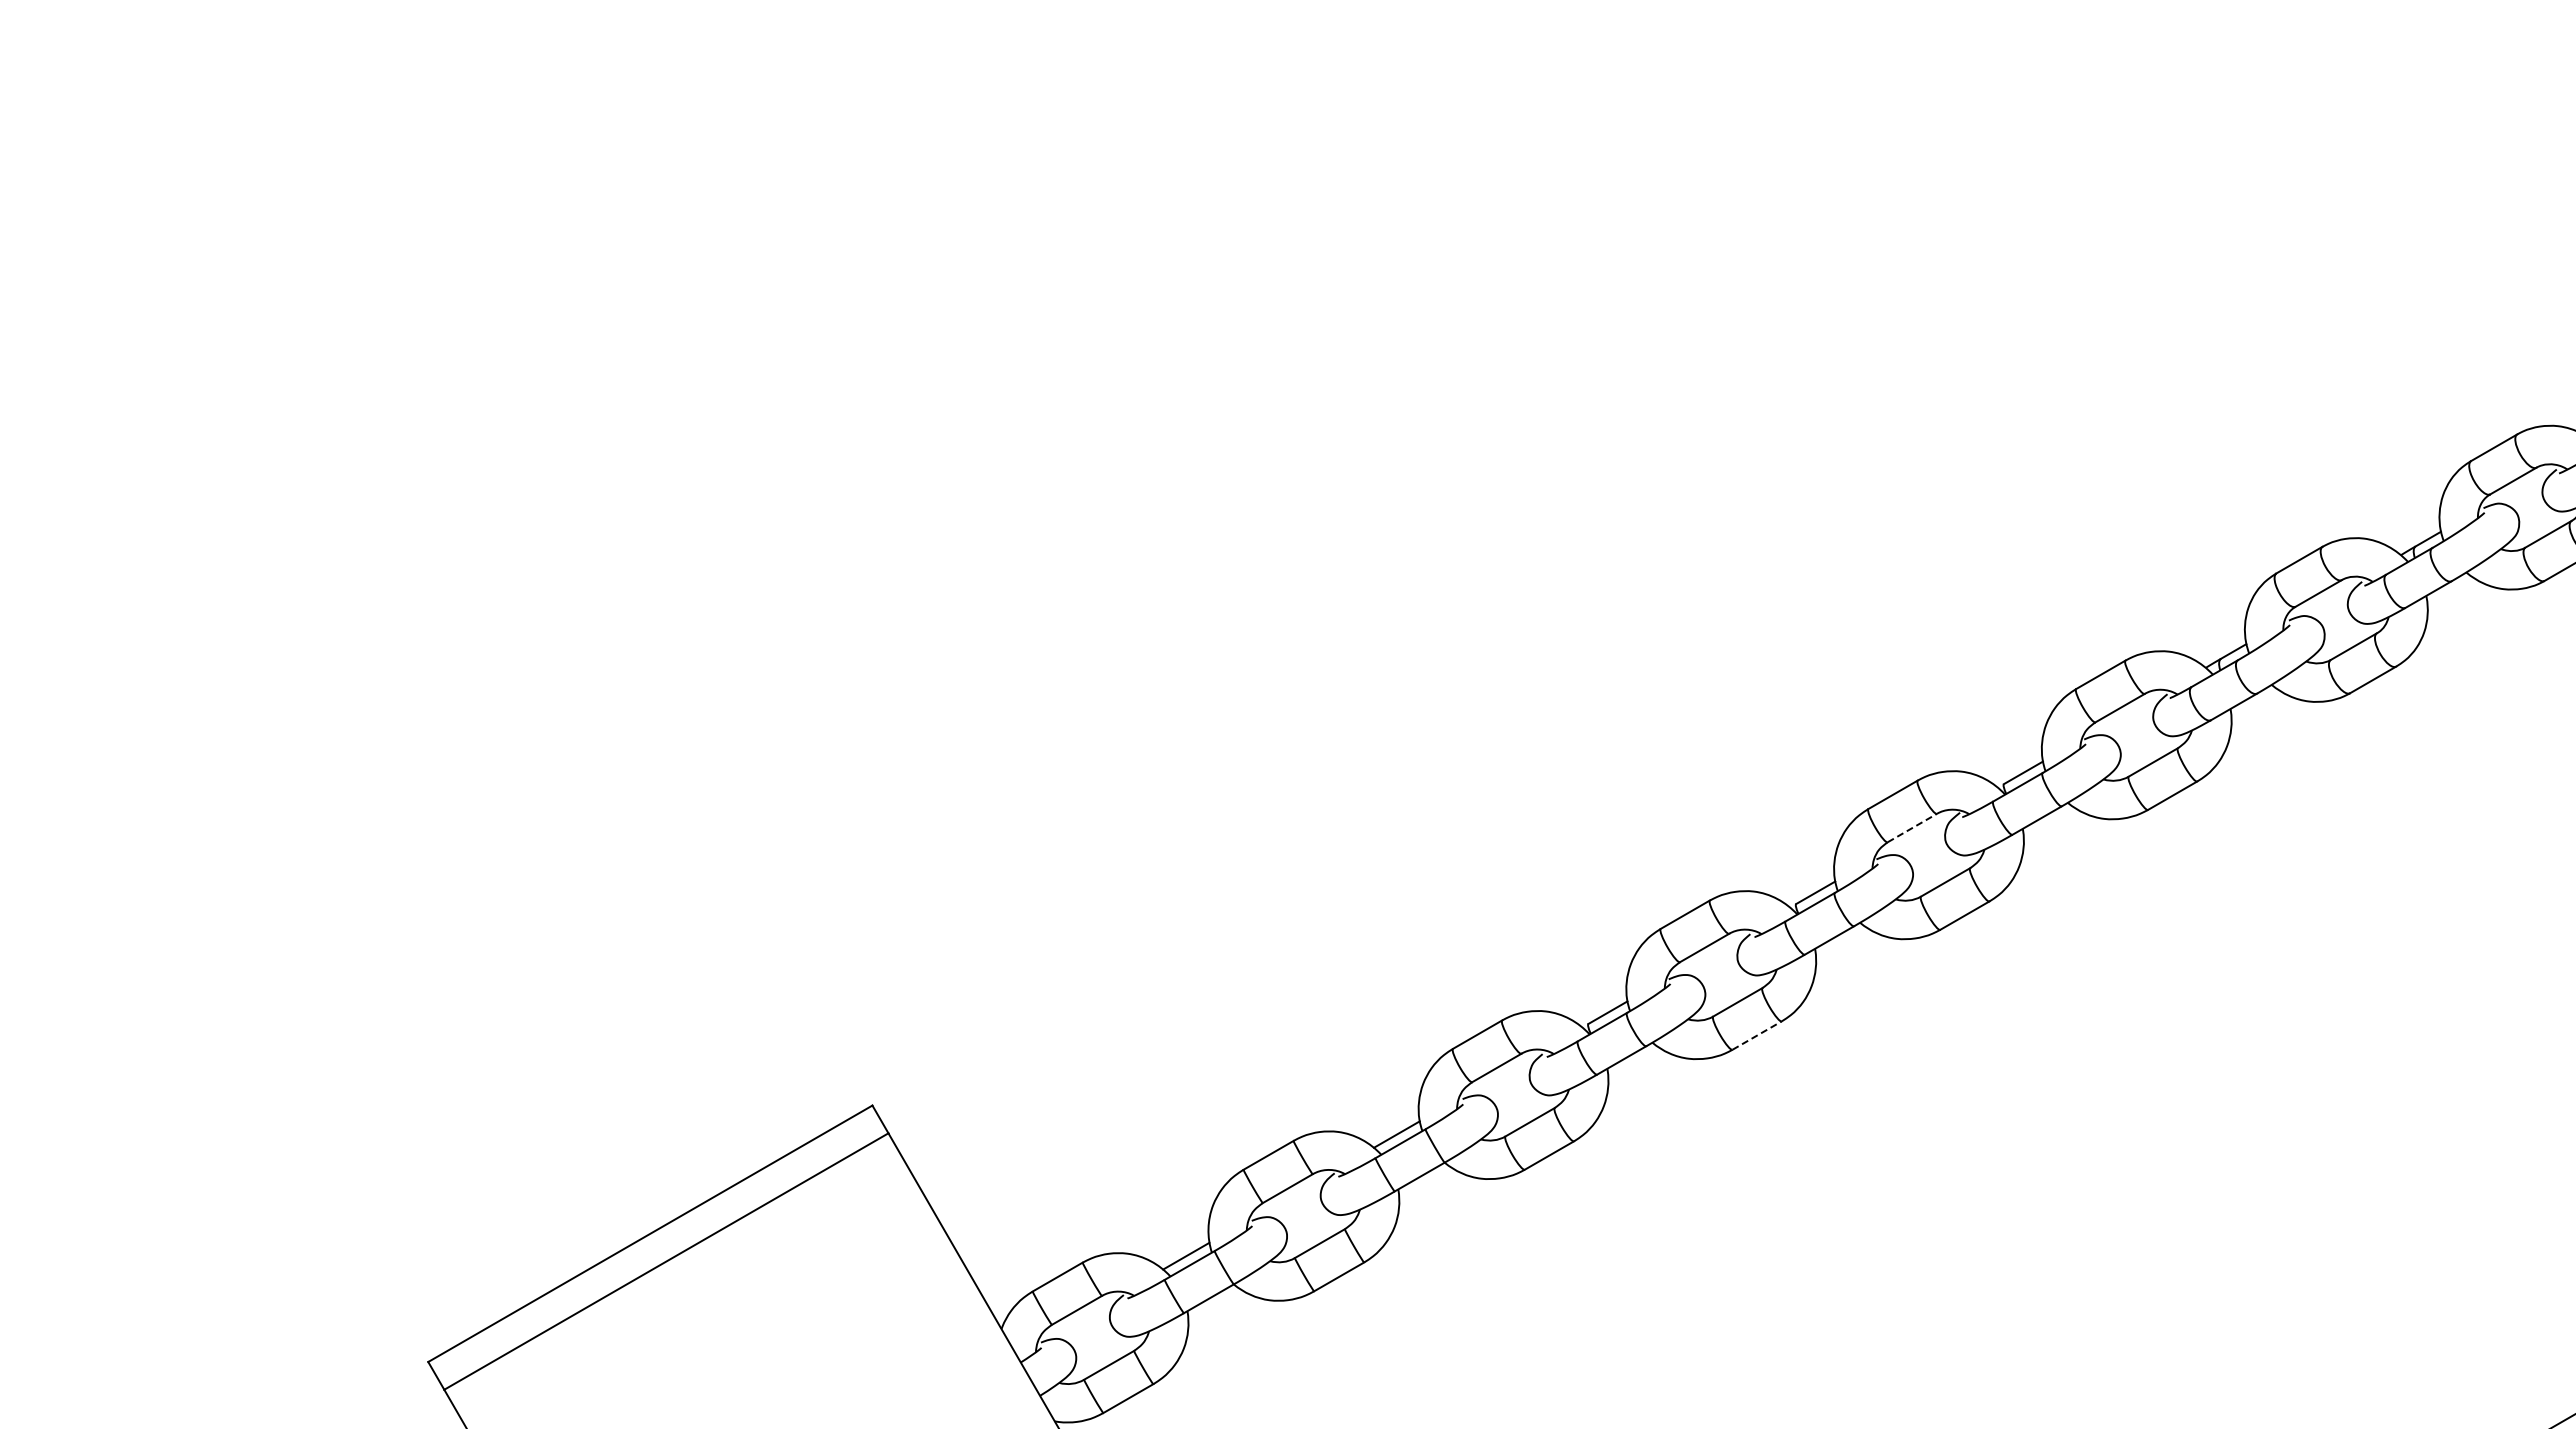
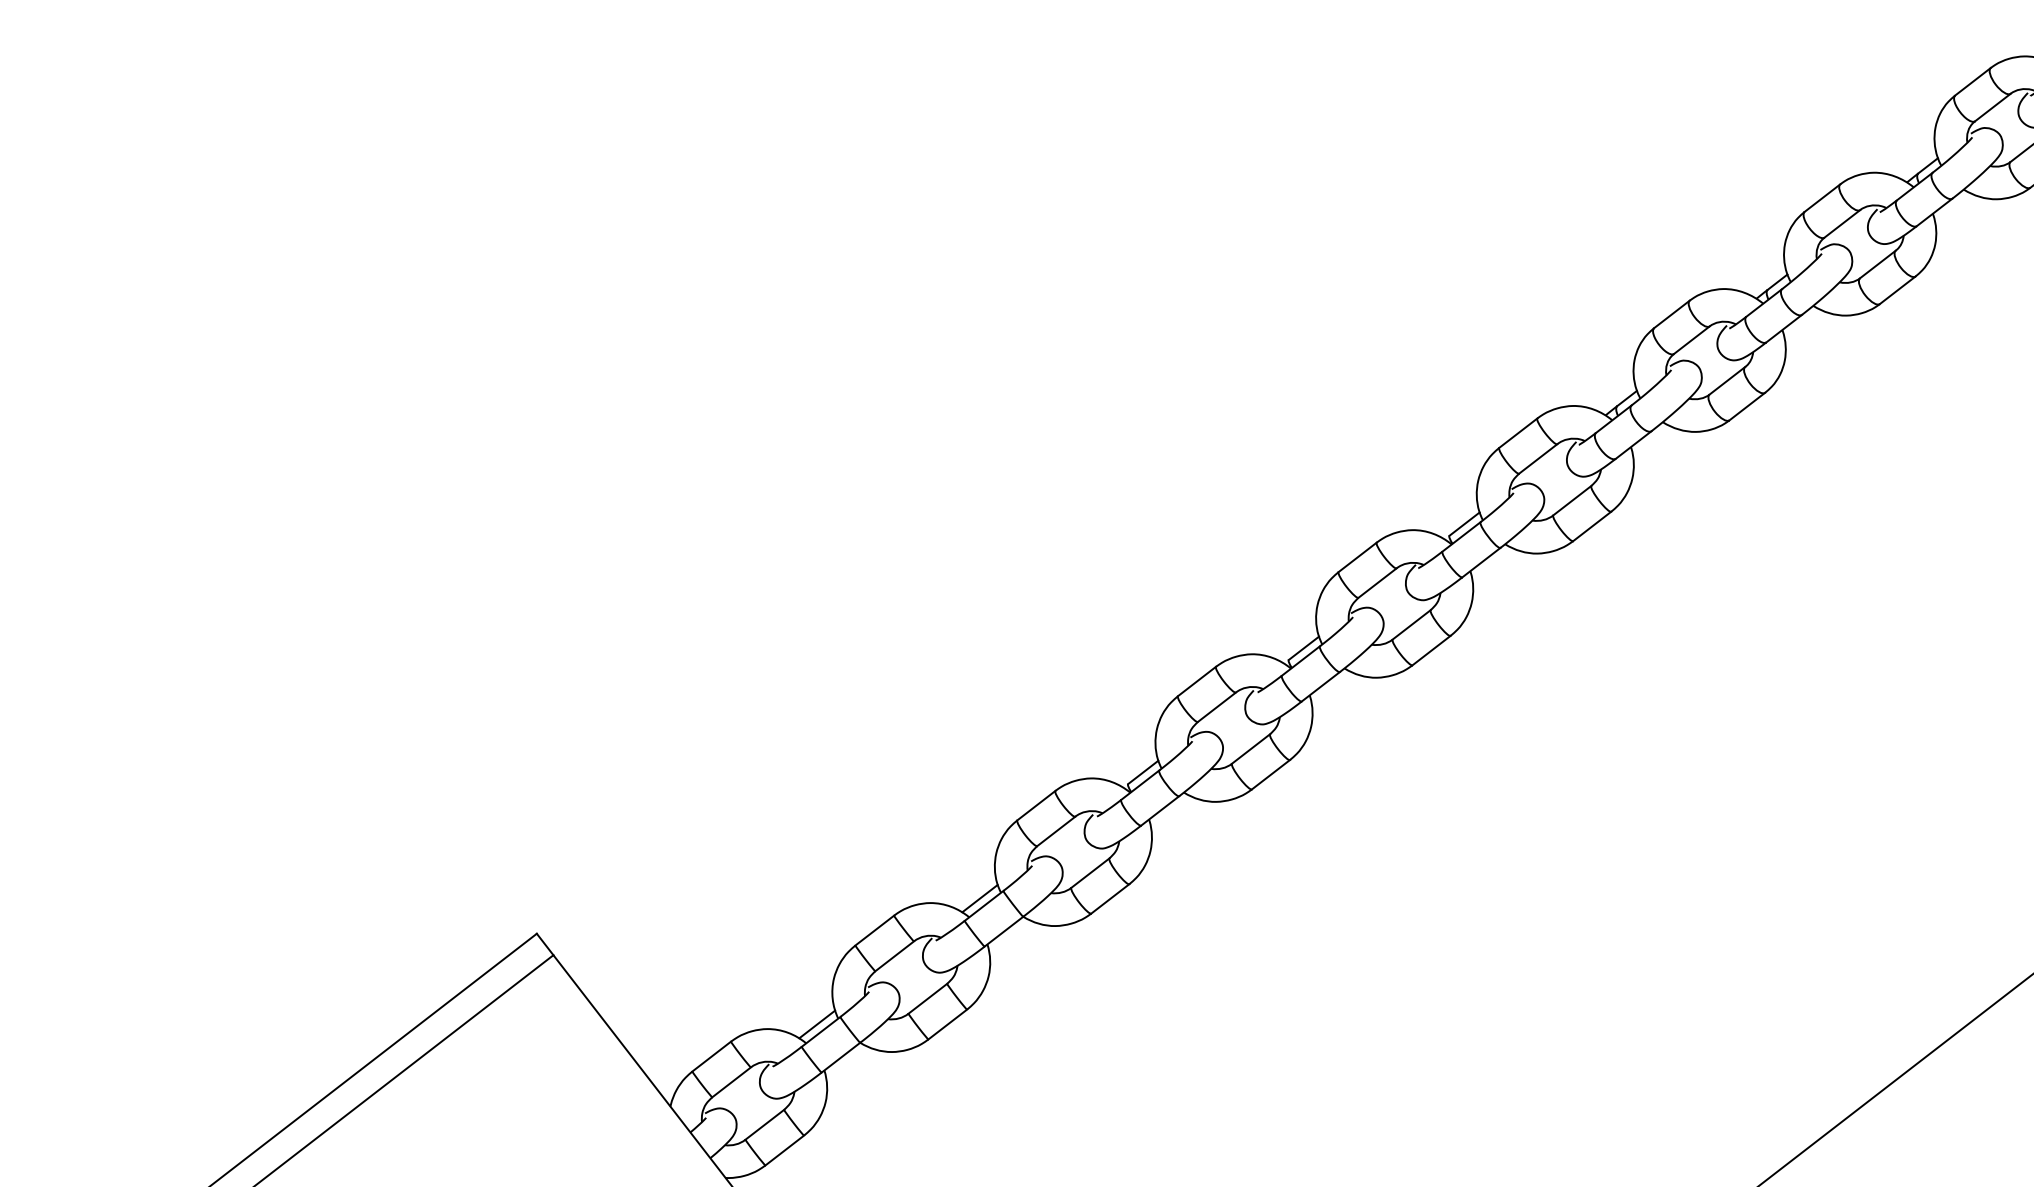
line: (1912, 827) -> (1377, 582), dashed -> solid
line: (1757, 1035) -> (1271, 774), dashed -> solid

